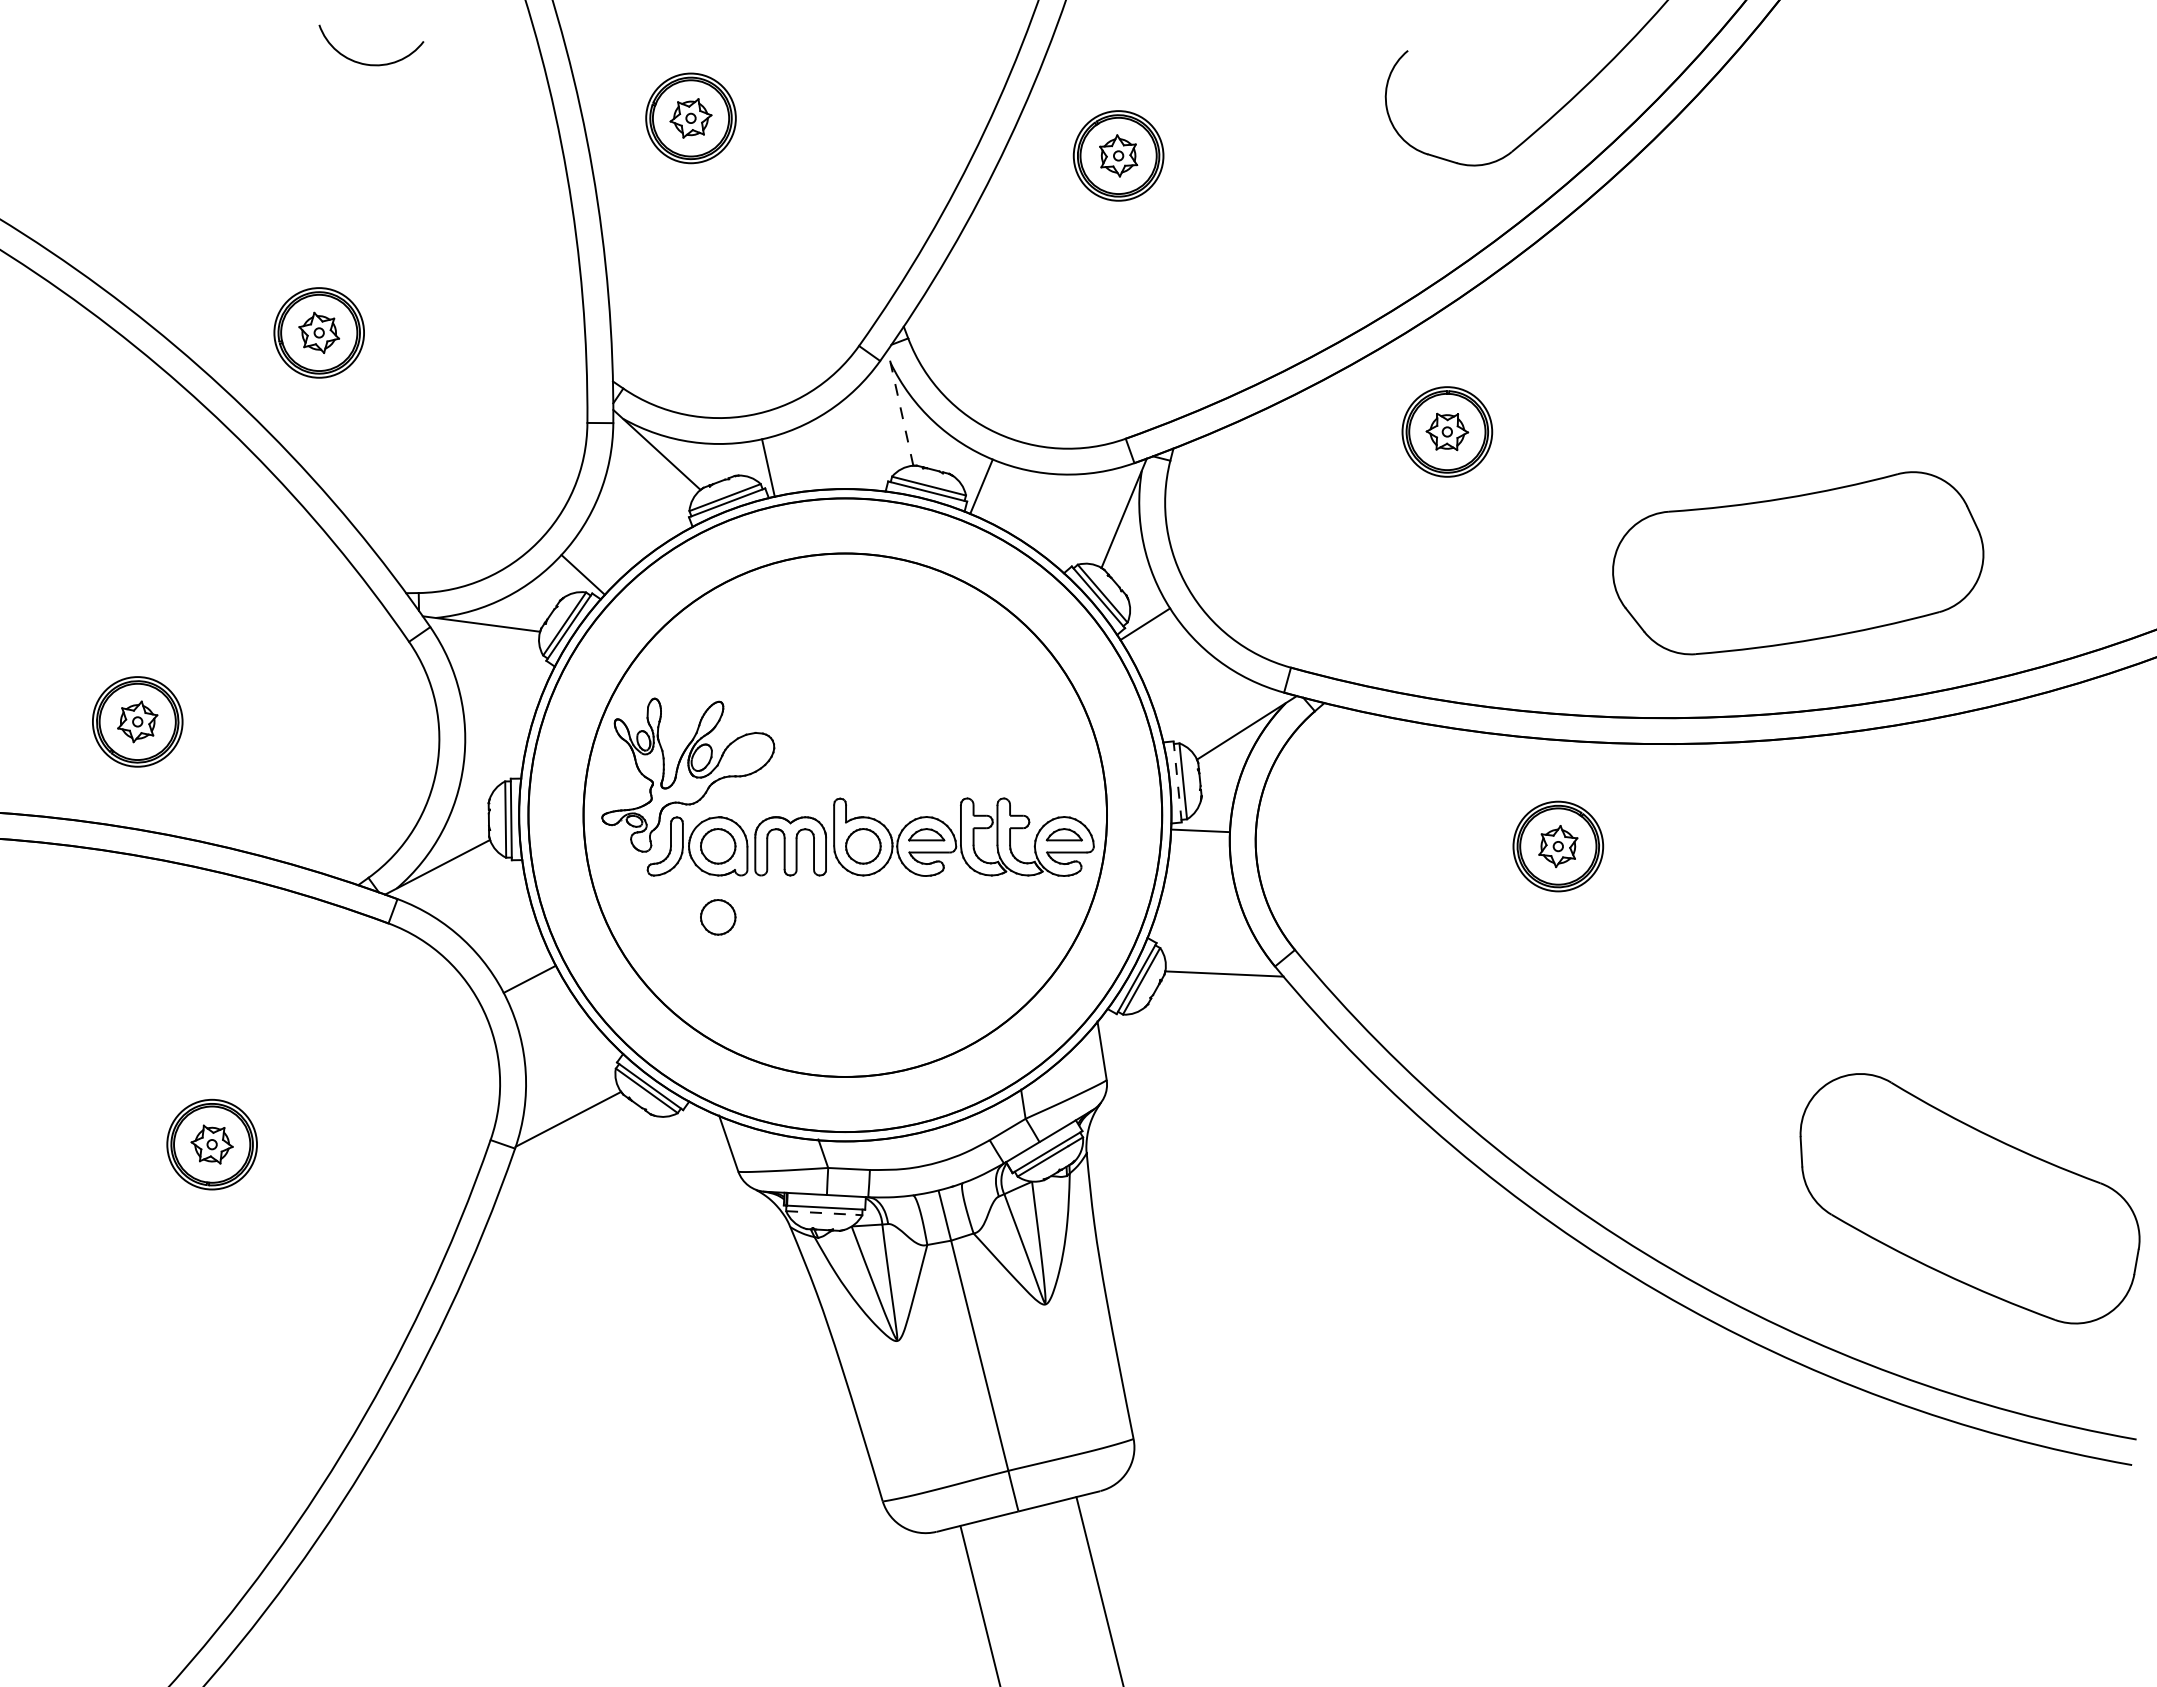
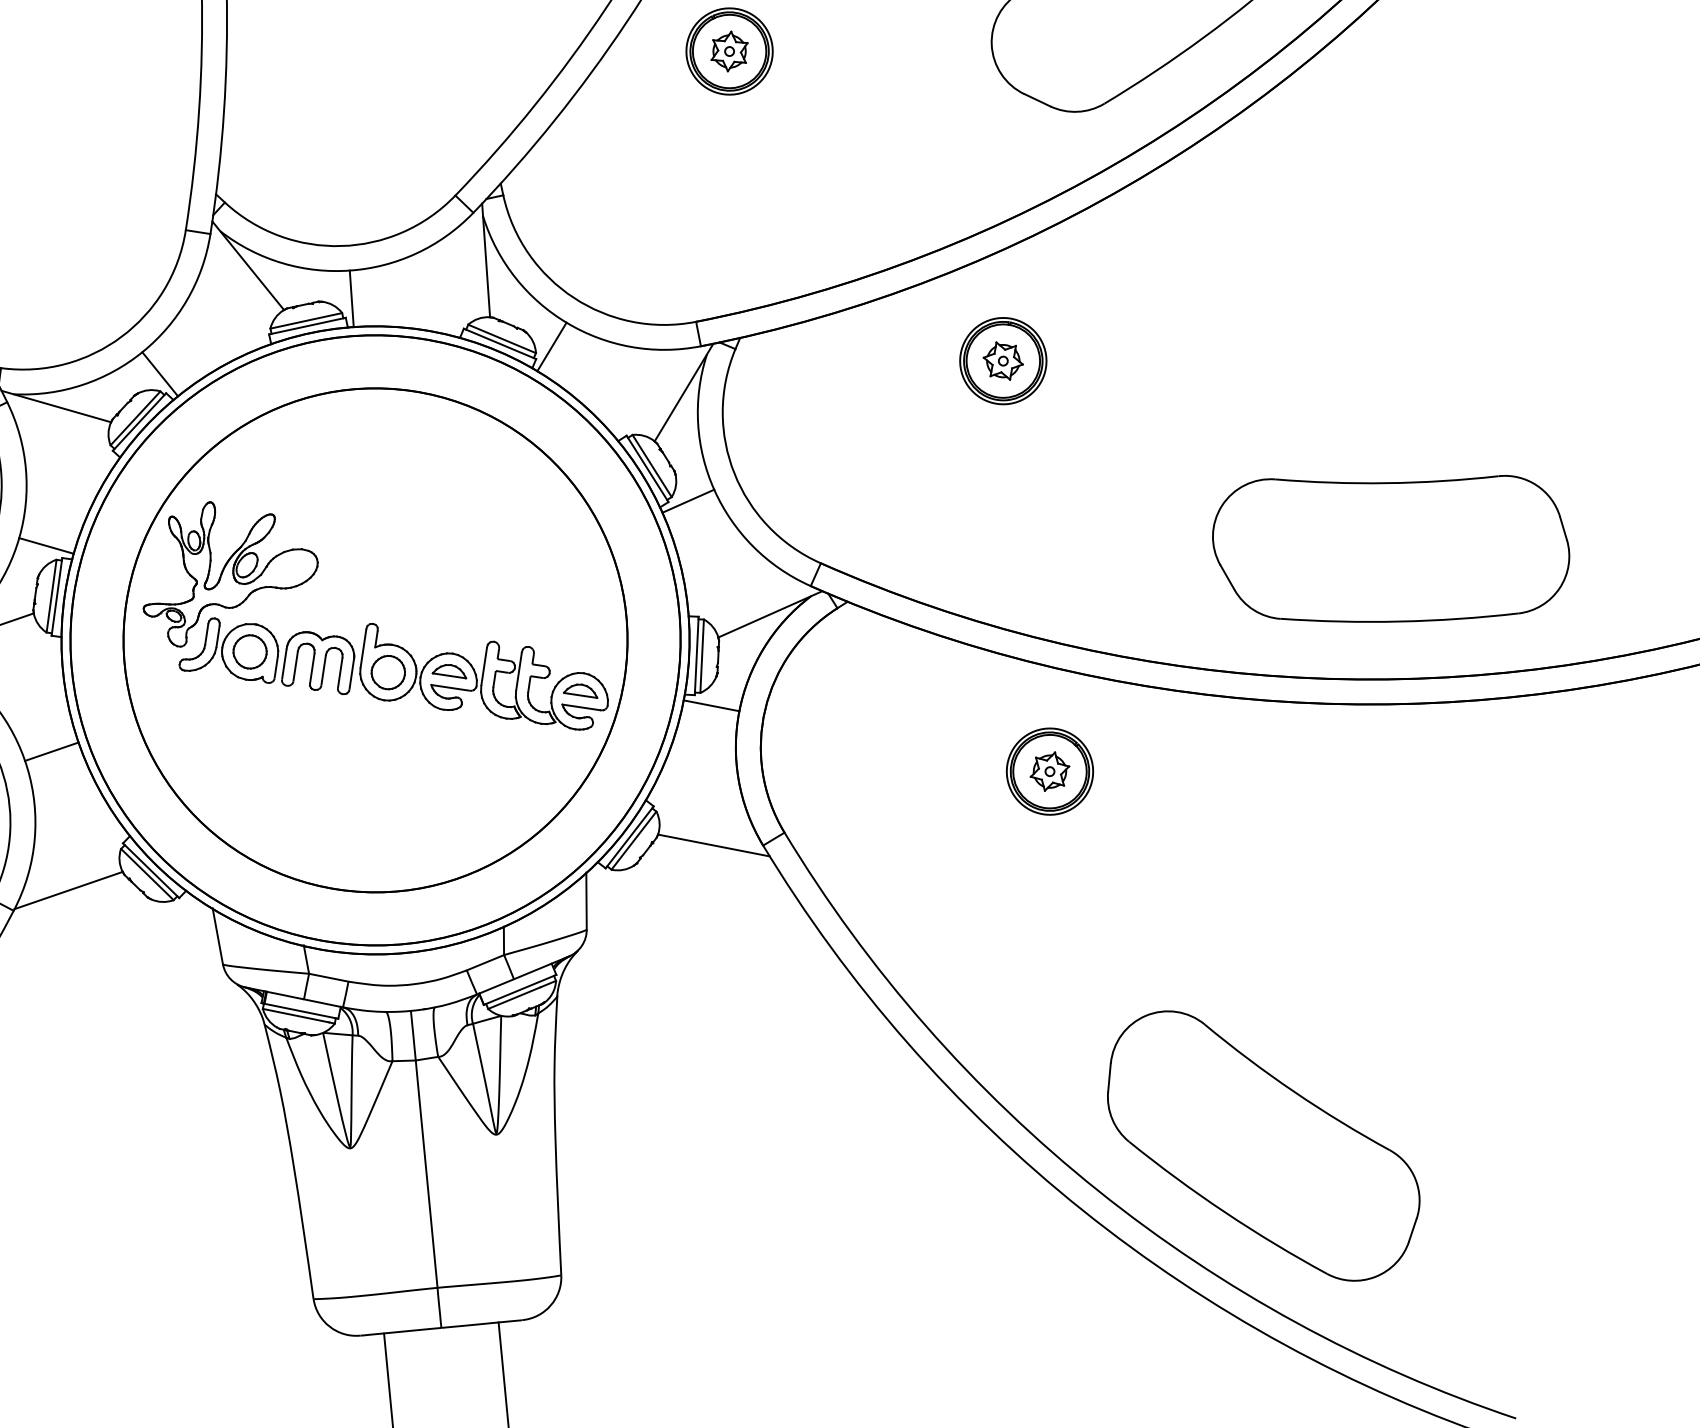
line: (900, 407) -> (486, 260), dashed -> solid
part: (1798, 563) -> (1391, 547), moved
line: (492, 768) -> (46, 545), added
line: (1177, 781) -> (696, 655), dashed -> solid
part: (718, 917) -> (240, 719), removed
part: (1969, 1198) -> (1262, 1146), moved
line: (821, 1213) -> (296, 1016), dashed -> solid

